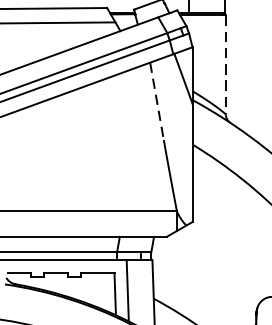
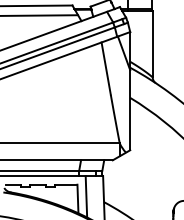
line: (225, 65) -> (152, 44), dashed -> solid
line: (157, 101) -> (106, 68), dashed -> solid

